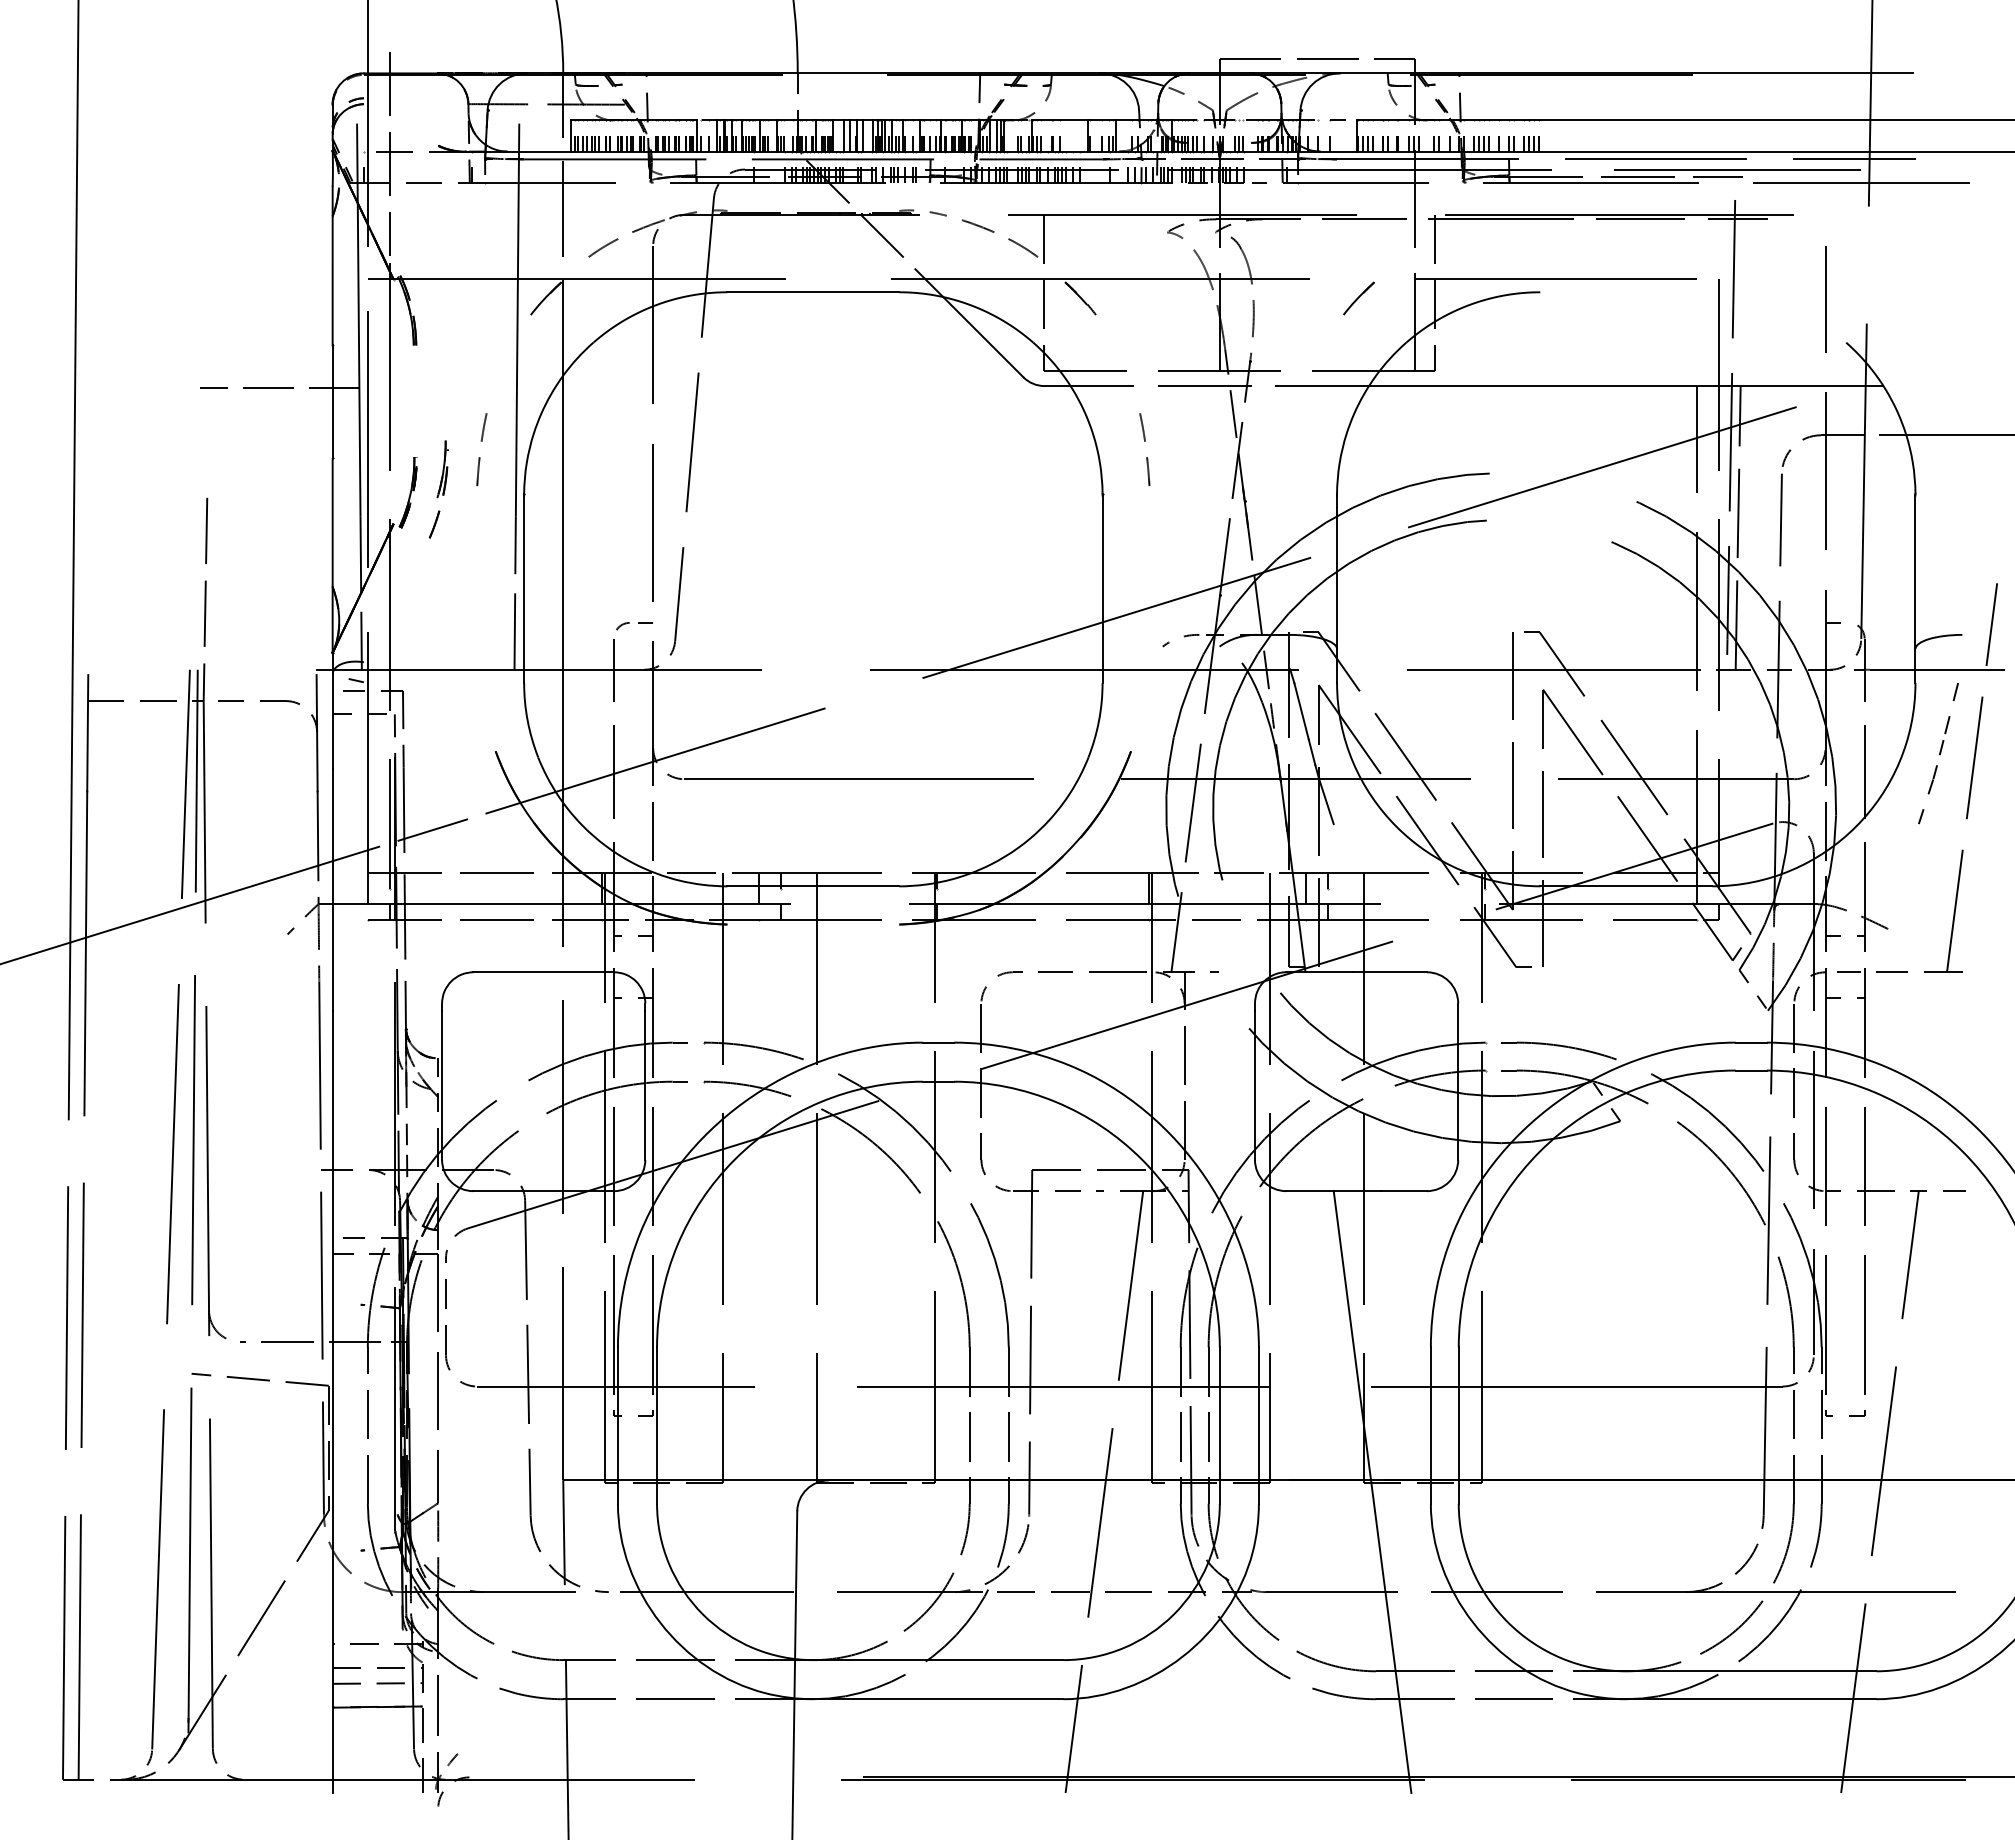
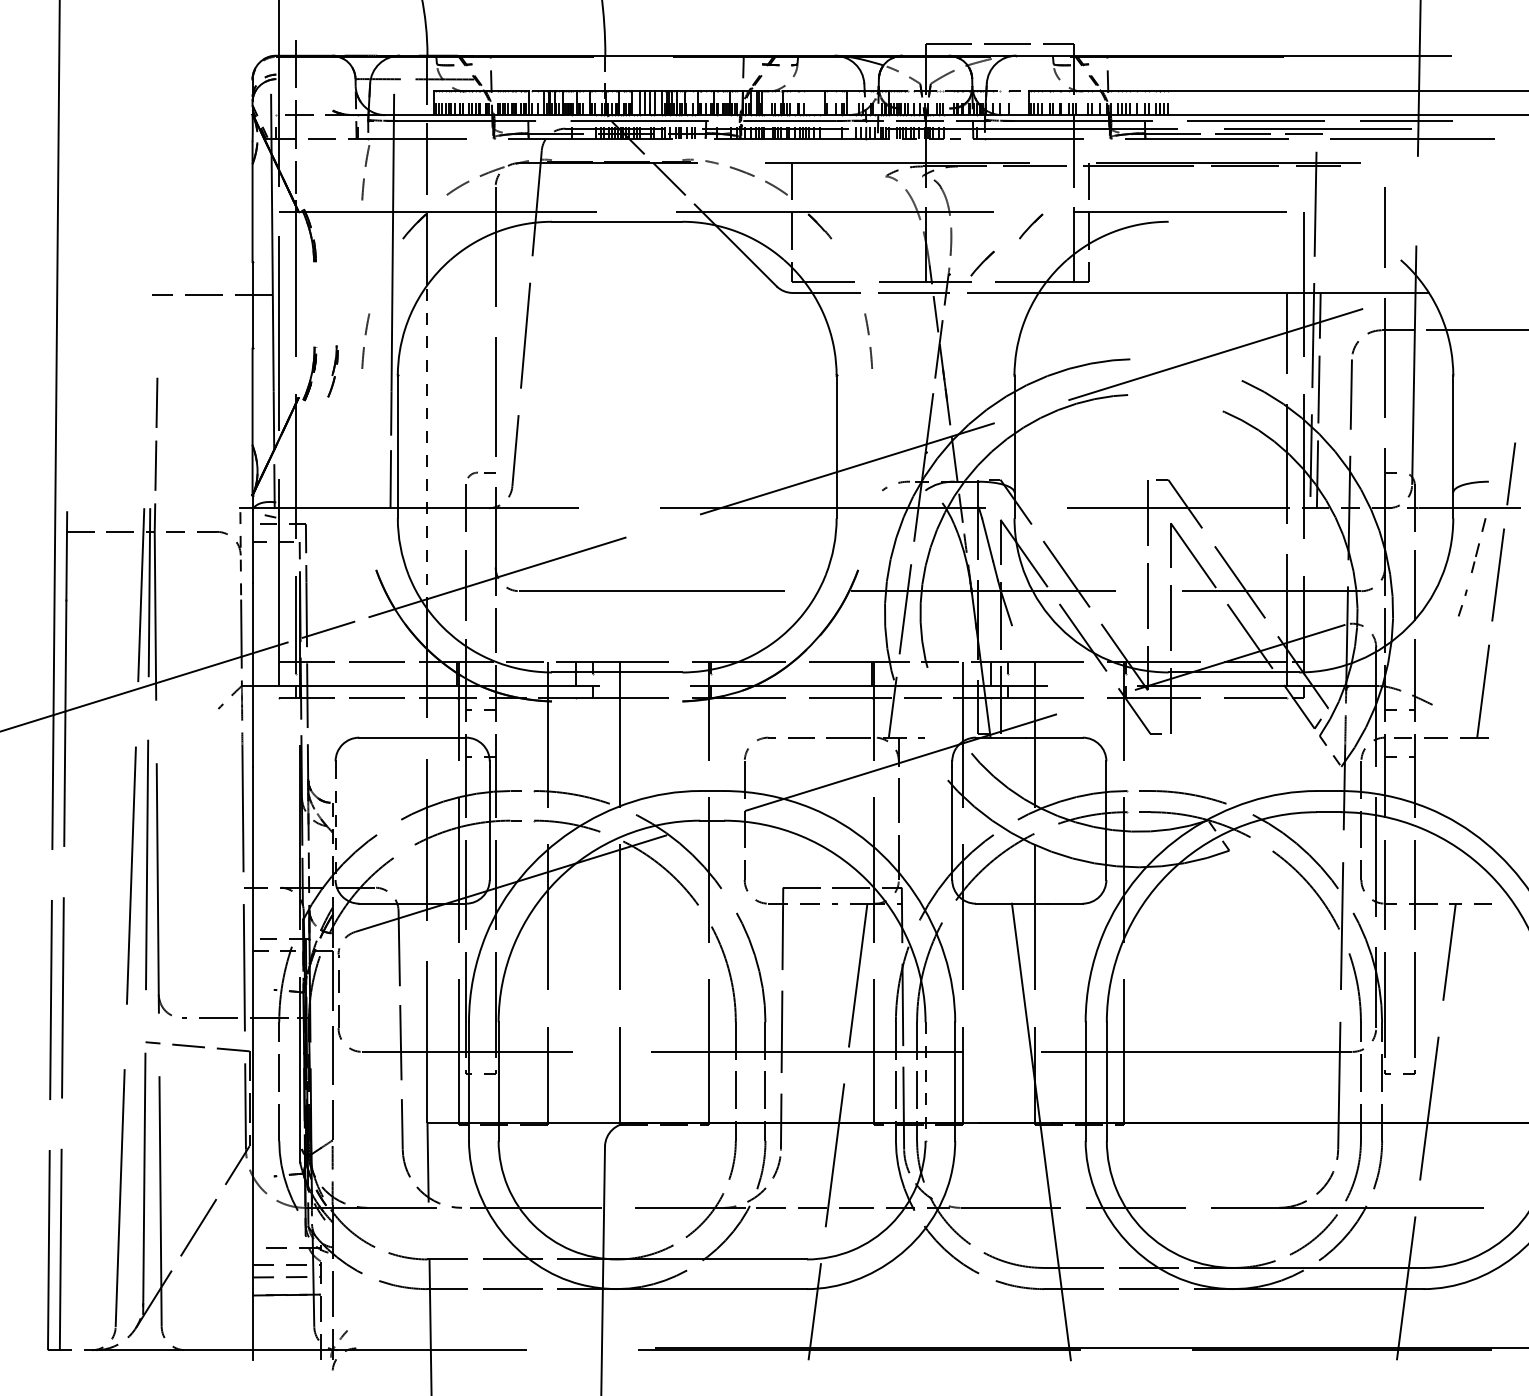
curve: (481, 219) -> (365, 166), added
line: (1294, 347) -> (982, 263), added
part: (438, 489) -> (332, 371), size x0.7
line: (563, 589) -> (427, 447), solid -> dashed
line: (317, 733) -> (241, 556), solid -> dashed
part: (1927, 794) -> (1462, 602), size x0.6
line: (442, 1086) -> (335, 824), solid -> dashed
line: (1219, 1426) -> (925, 1082), solid -> dashed

